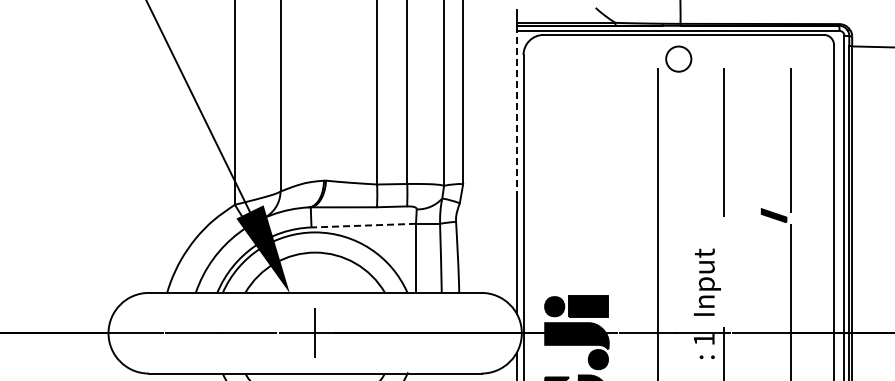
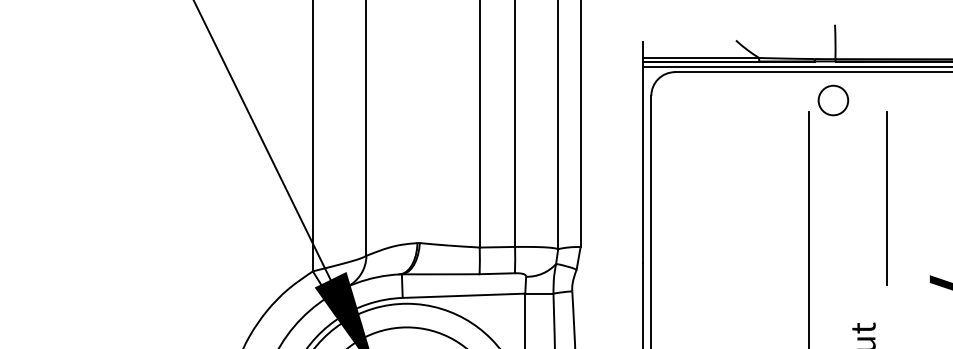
line: (516, 113) -> (643, 164), dashed -> solid
line: (363, 225) -> (463, 295), dashed -> solid

